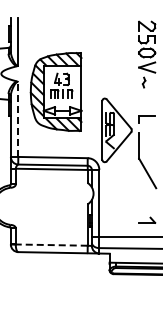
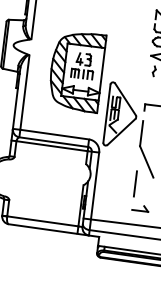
part: (55, 91) -> (76, 70), moved
line: (18, 119) -> (25, 92), dashed -> solid
line: (139, 196) -> (135, 183), added
line: (51, 245) -> (42, 221), dashed -> solid

